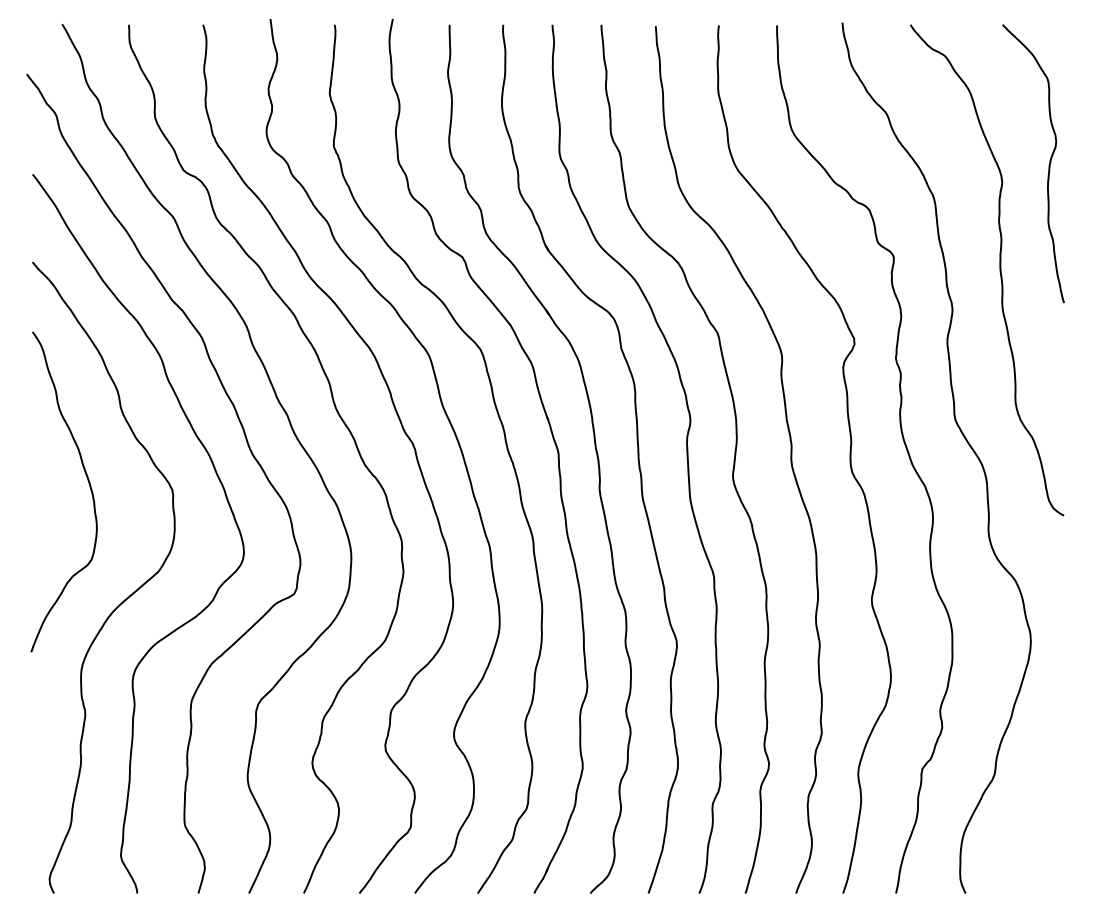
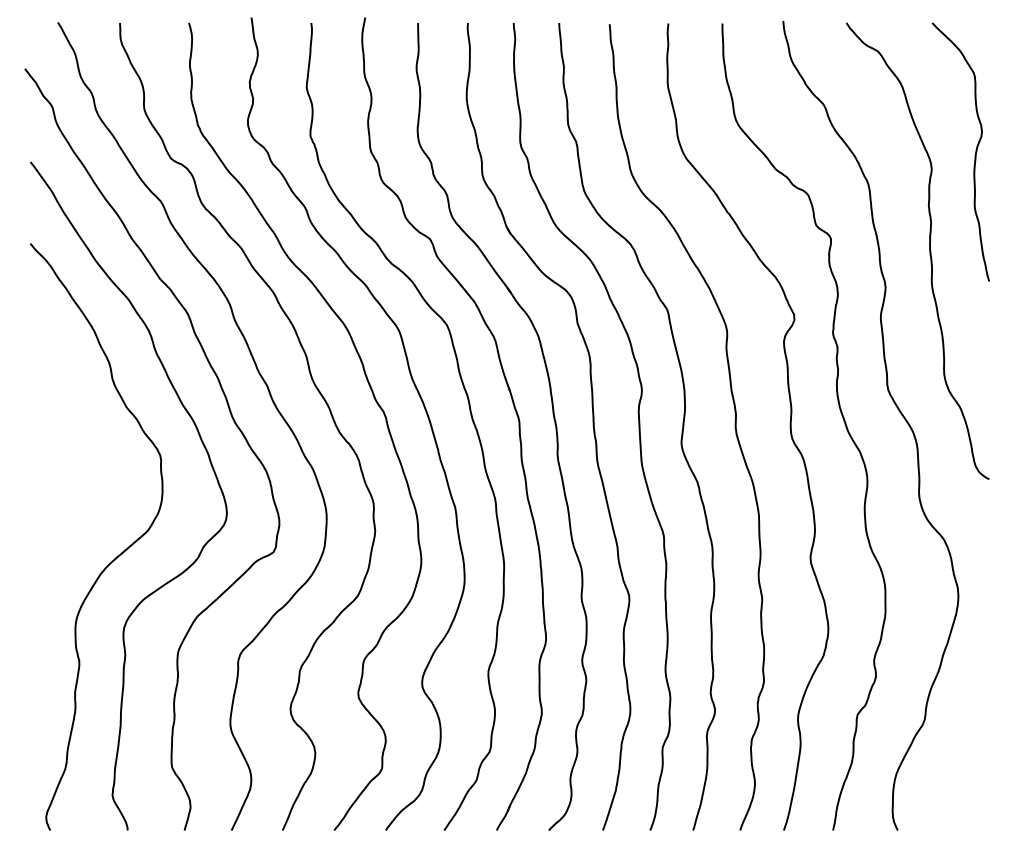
curve: (88, 483) -> (82, 449), removed

